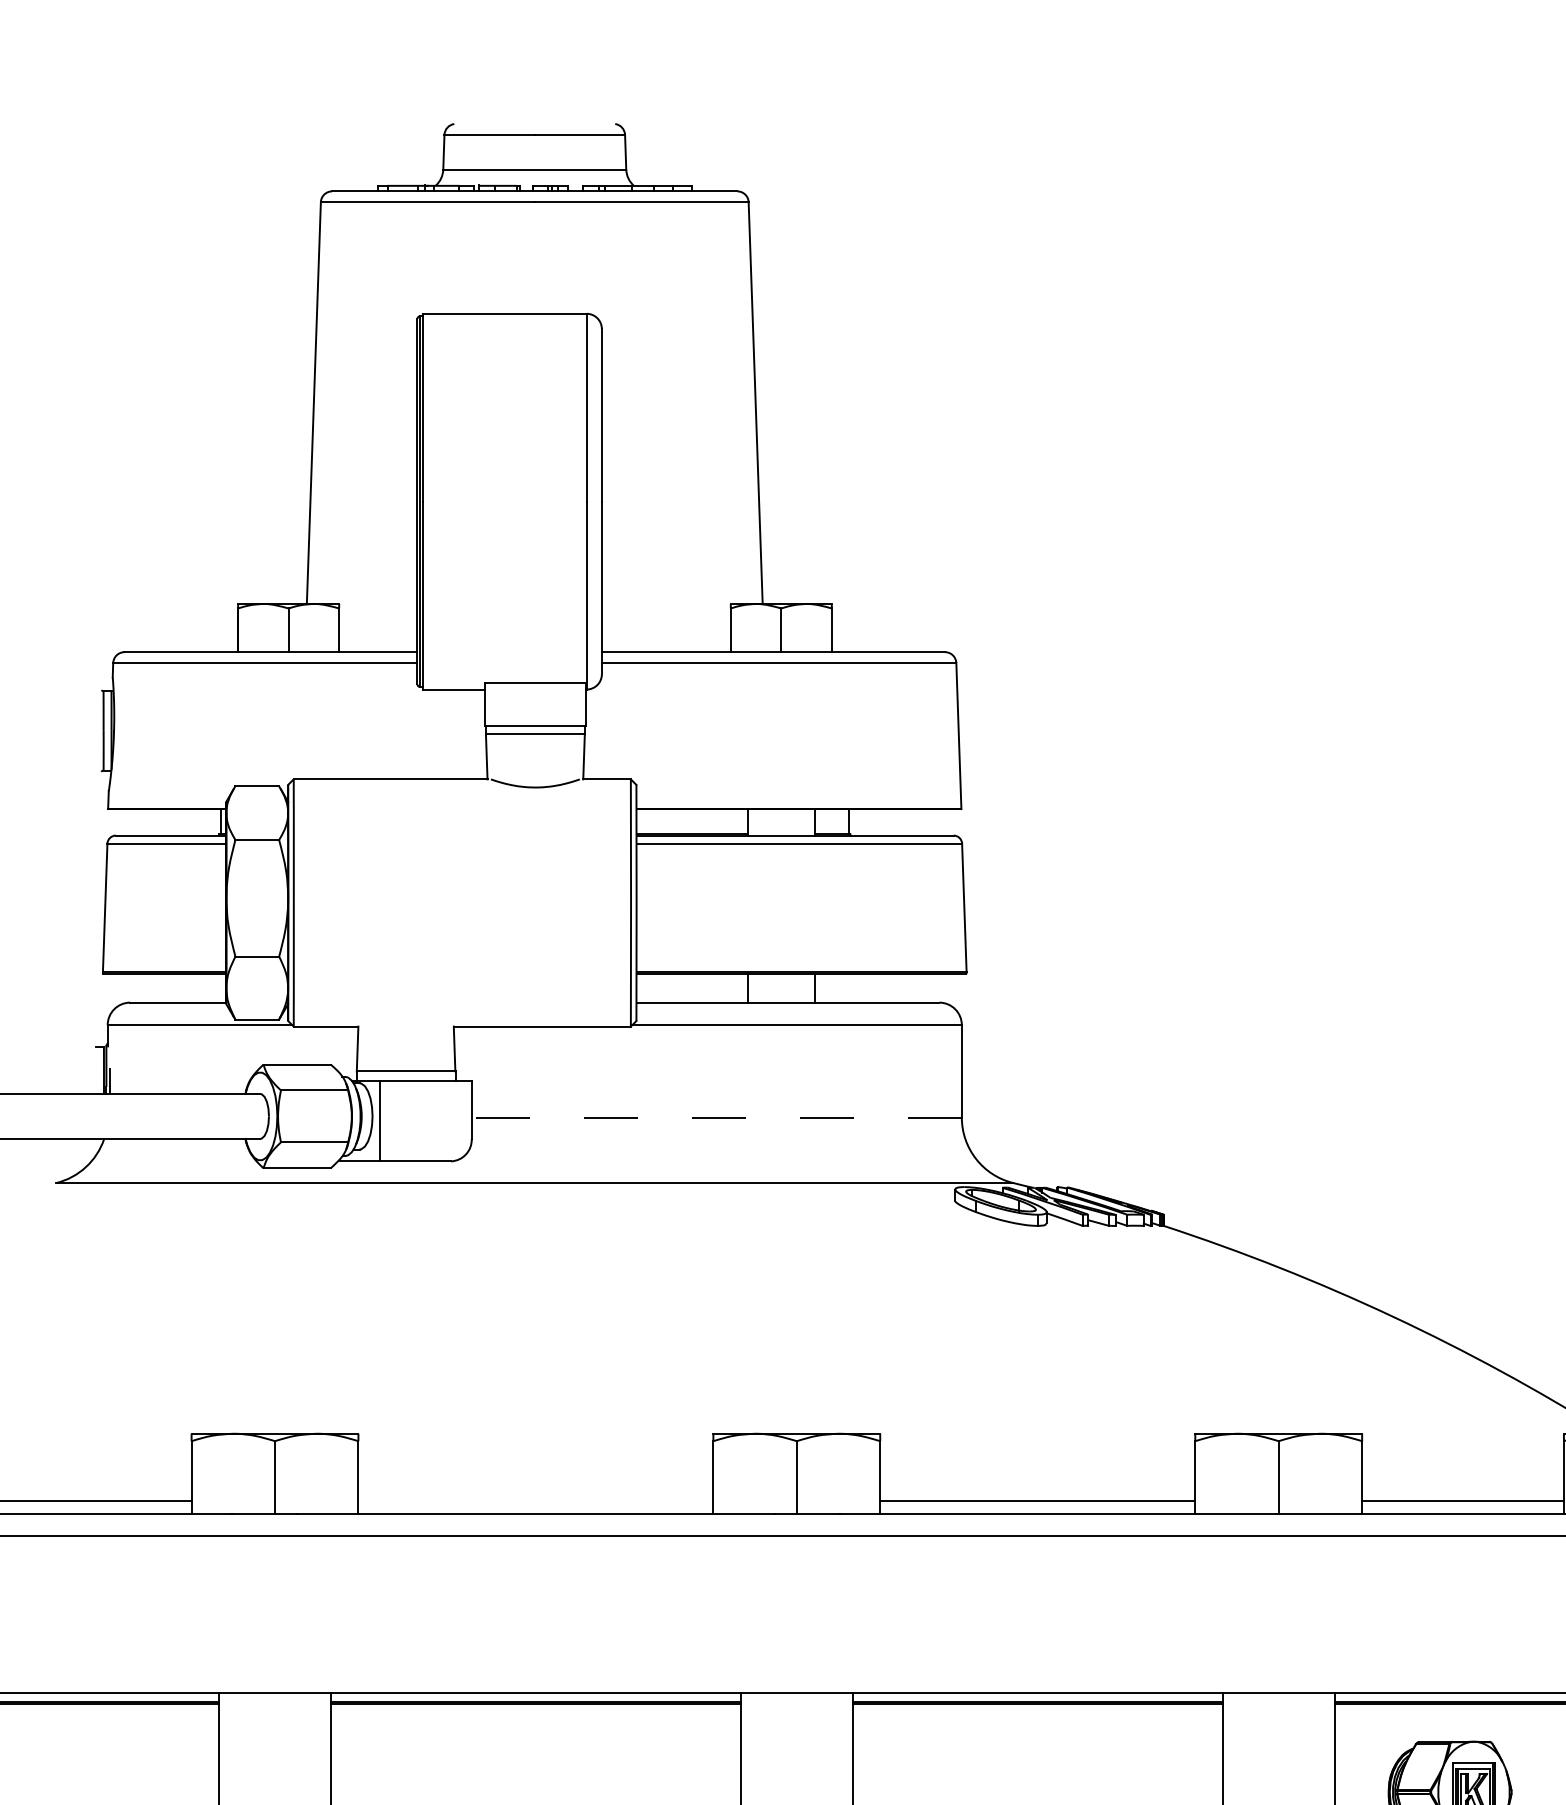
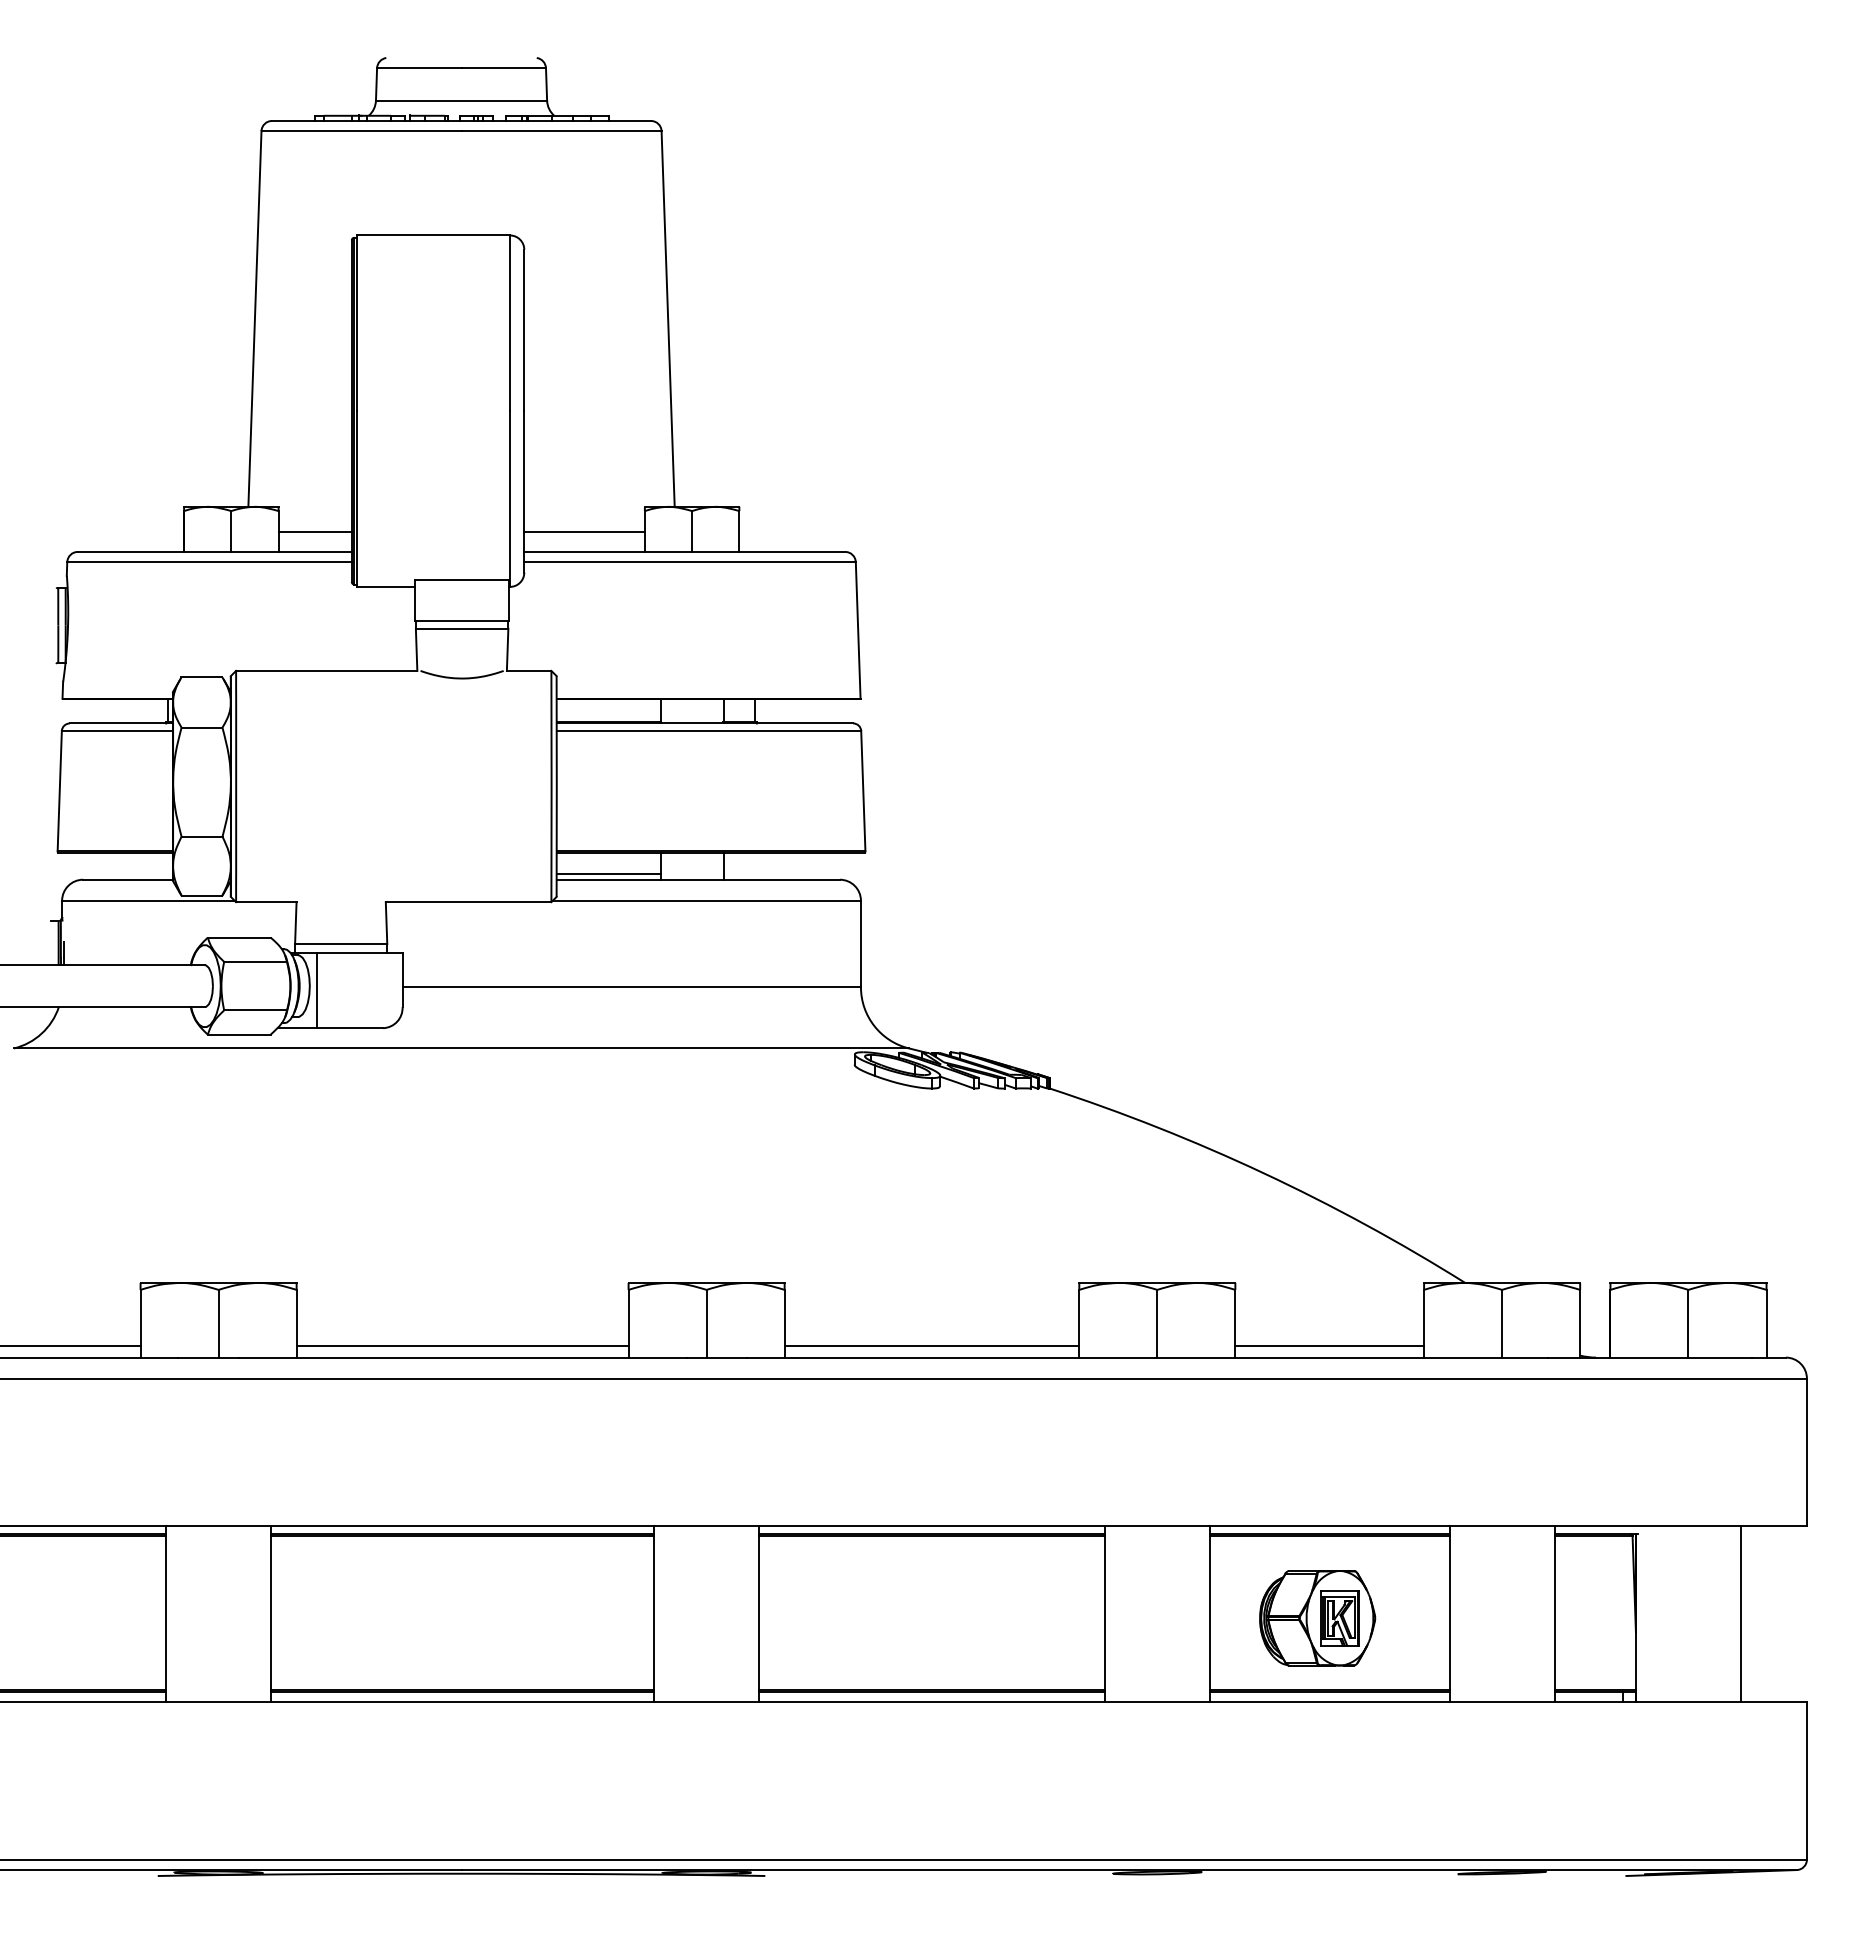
line: (377, 630) -> (314, 531), added
line: (666, 630) -> (584, 531), added
line: (691, 997) -> (608, 874), added
line: (716, 1117) -> (631, 987), dashed -> solid
line: (535, 1500) -> (462, 1345), added

